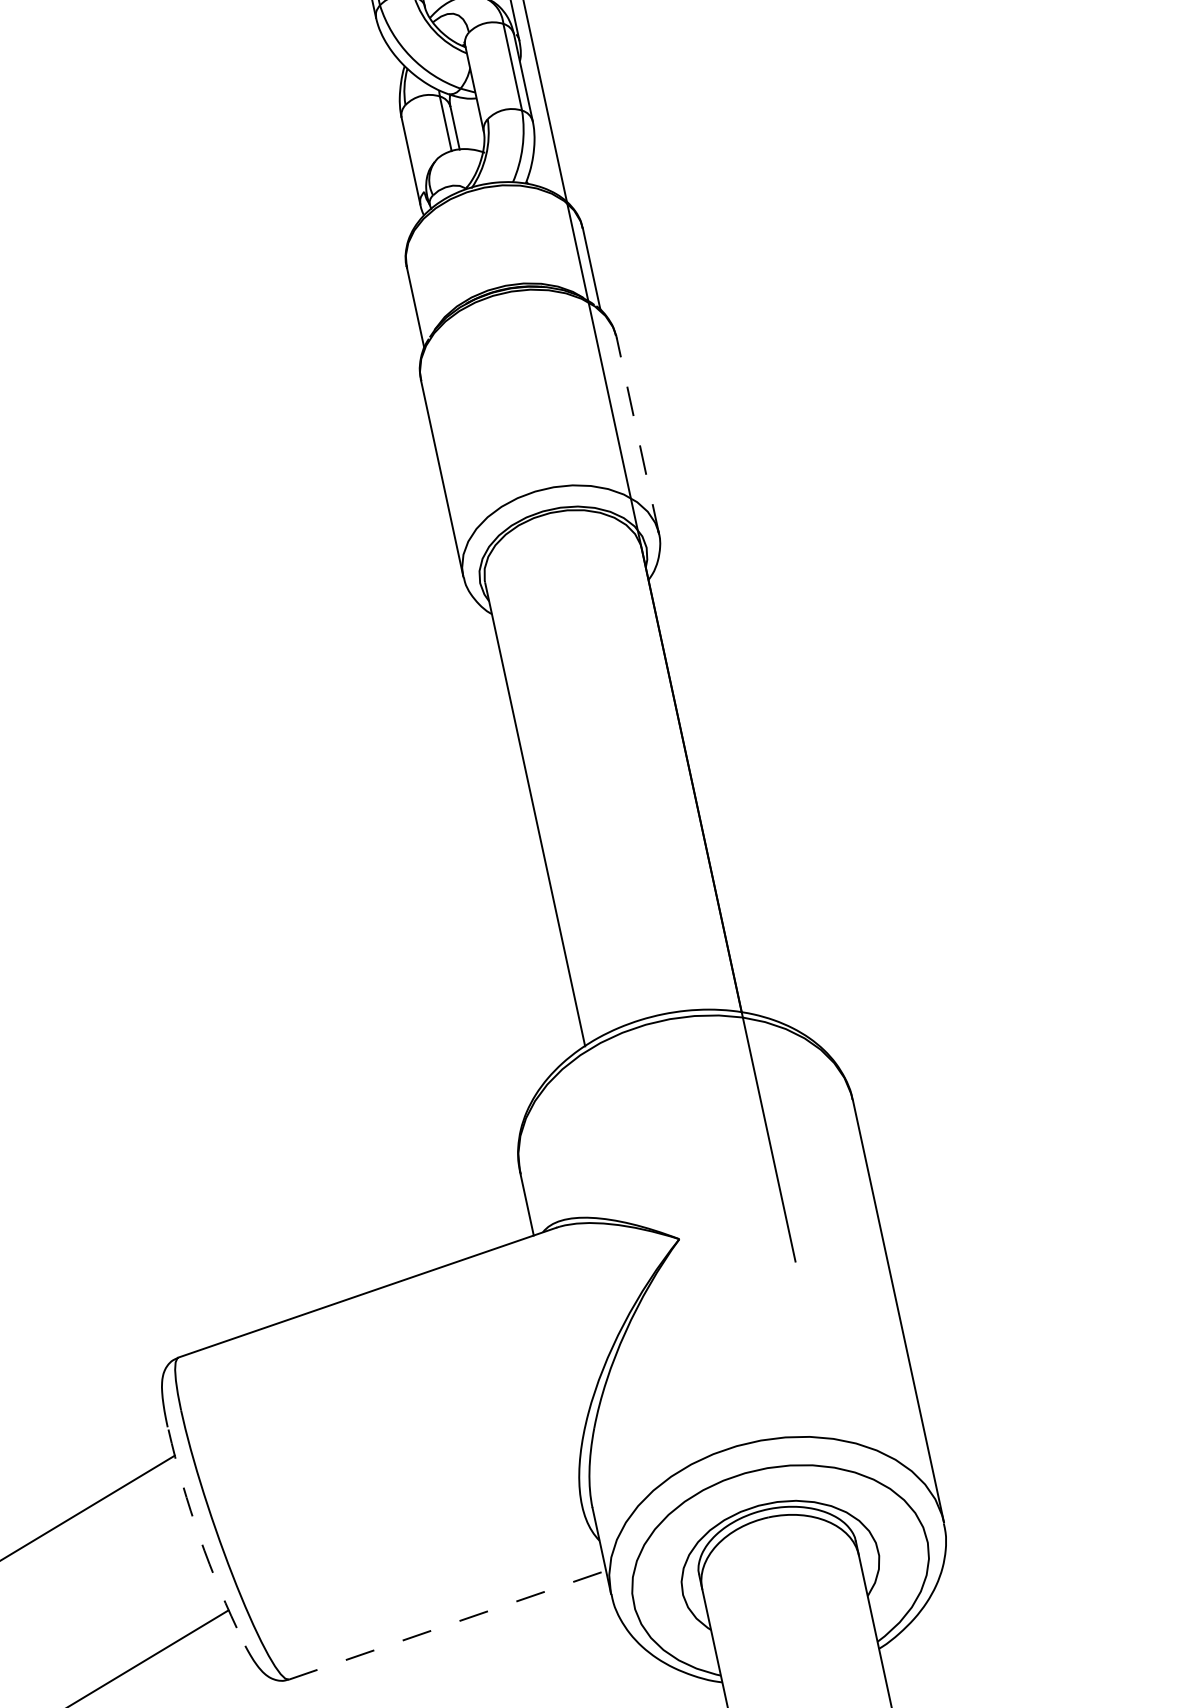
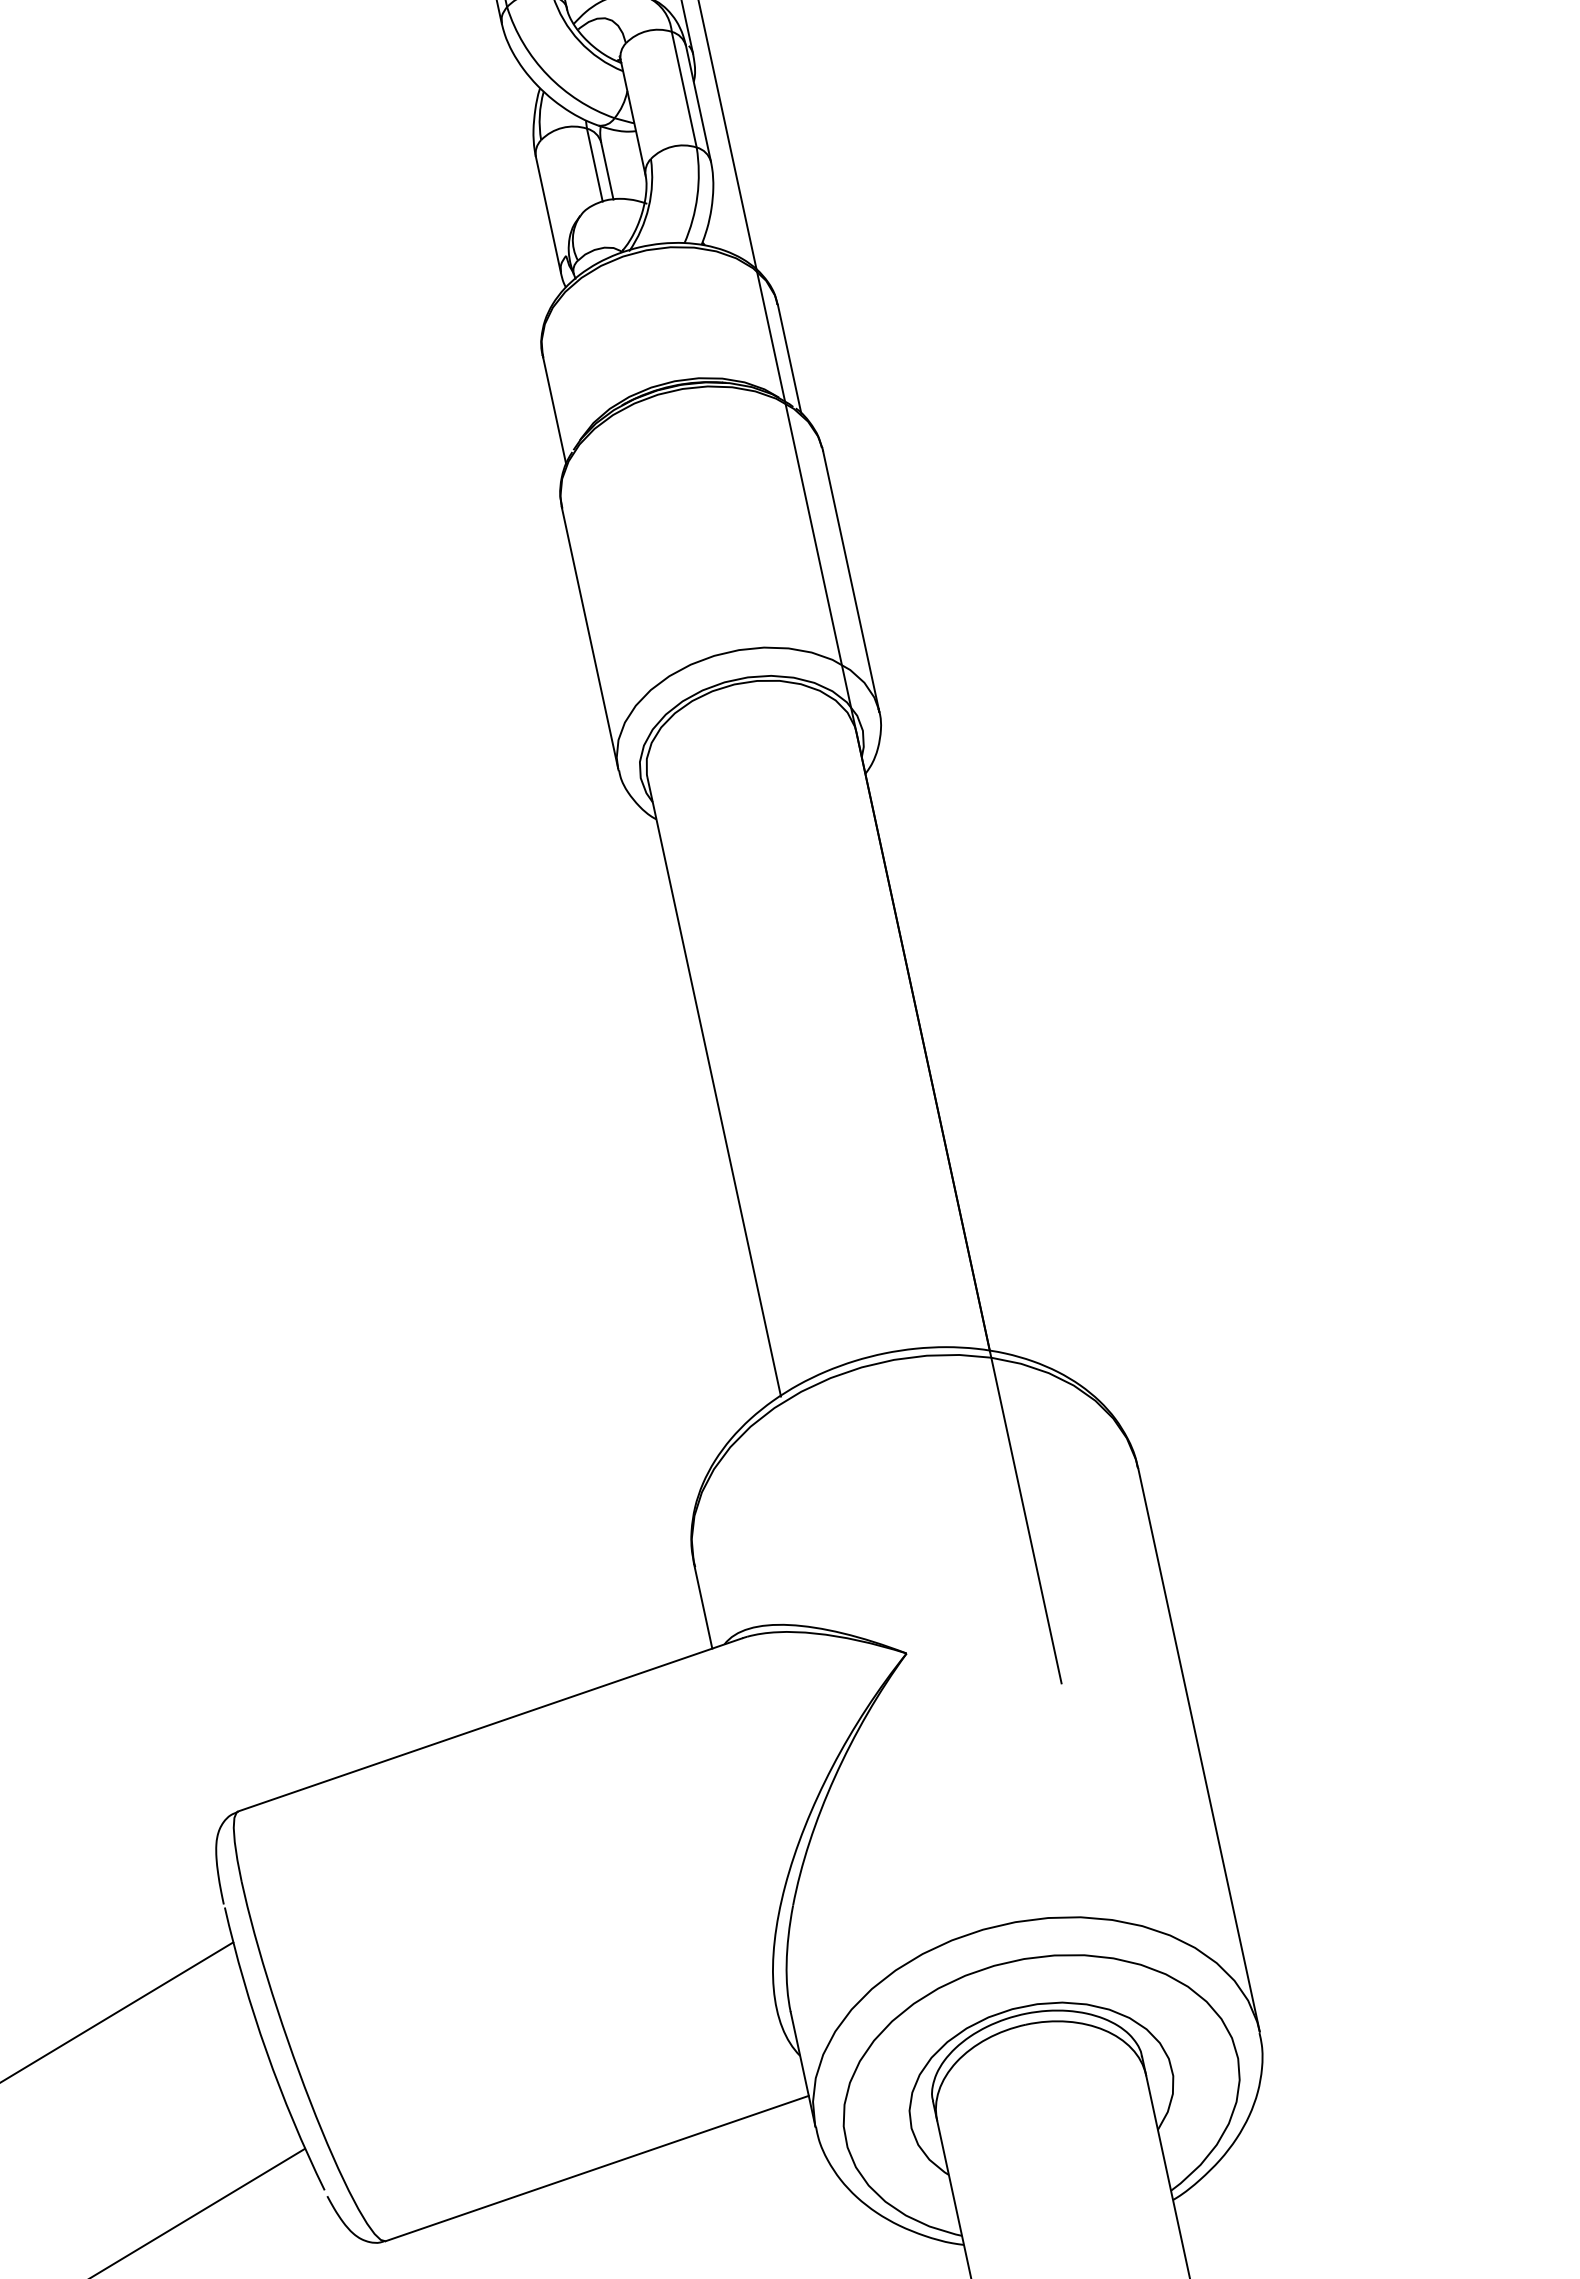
line: (638, 435) -> (851, 581), dashed -> solid
arc: (199, 1537) -> (266, 2051), dashed -> solid
line: (447, 1625) -> (597, 2168), dashed -> solid

